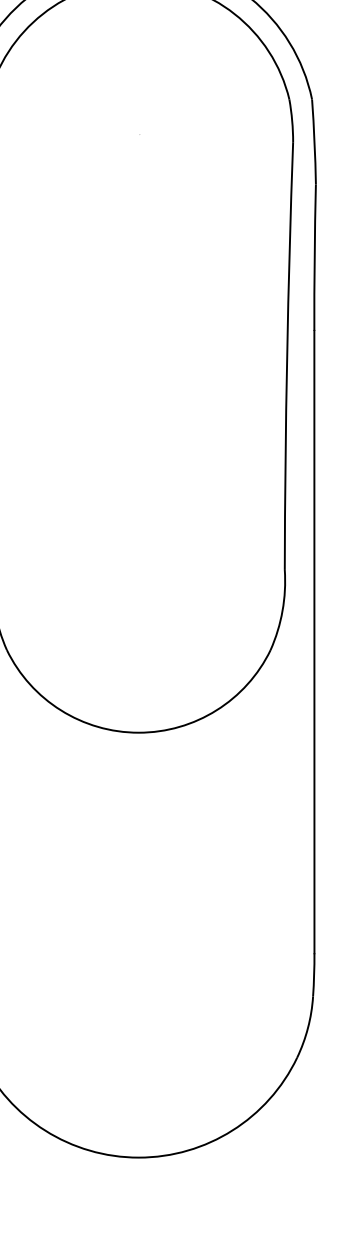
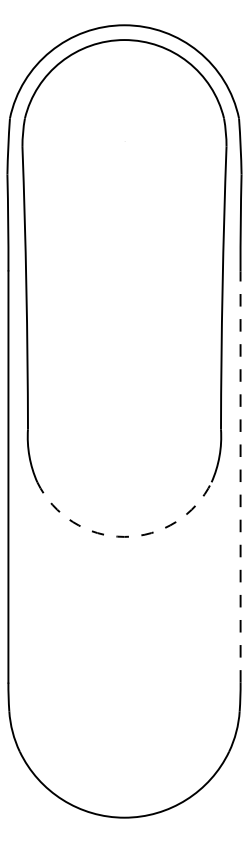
line: (314, 642) -> (240, 477), solid -> dashed
arc: (138, 732) -> (124, 536), solid -> dashed

